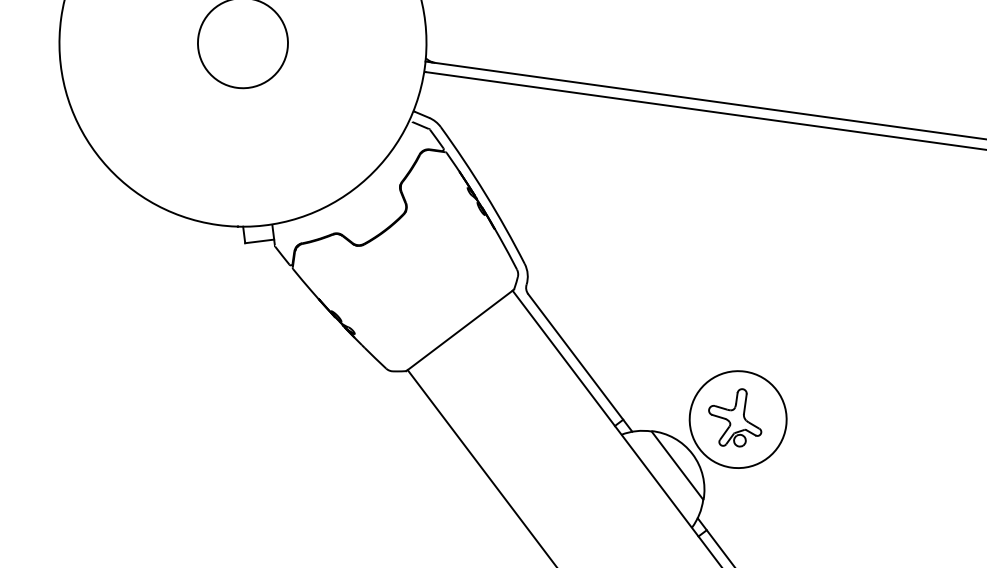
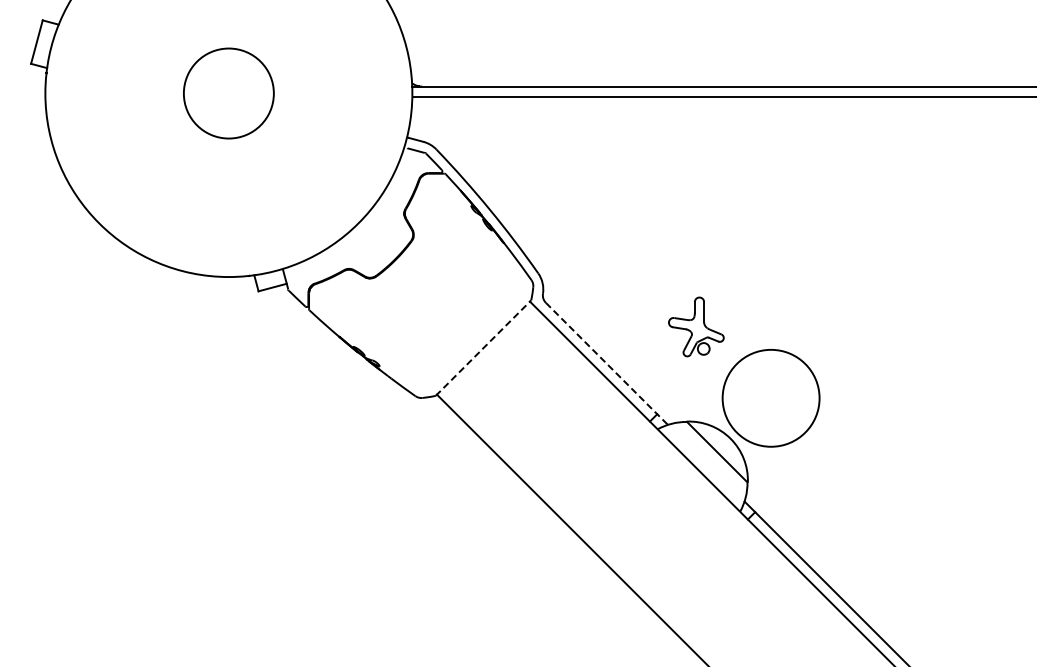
line: (460, 330) -> (483, 348), solid -> dashed
line: (580, 363) -> (607, 364), solid -> dashed
part: (735, 417) -> (696, 326), moved

